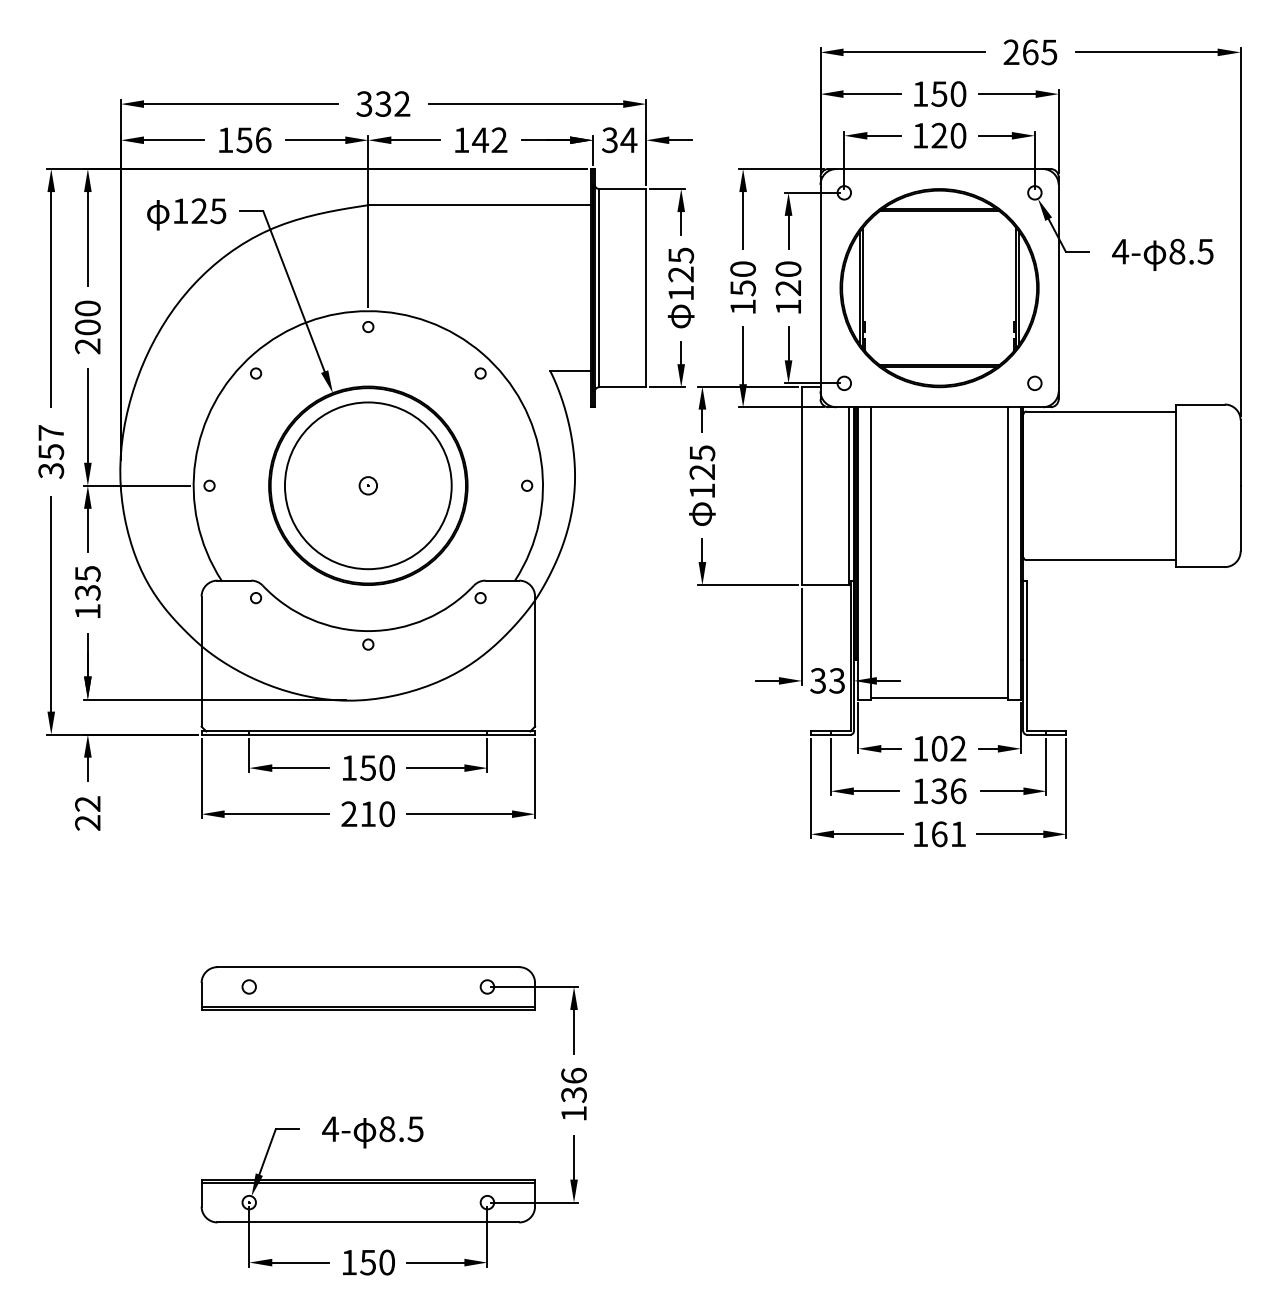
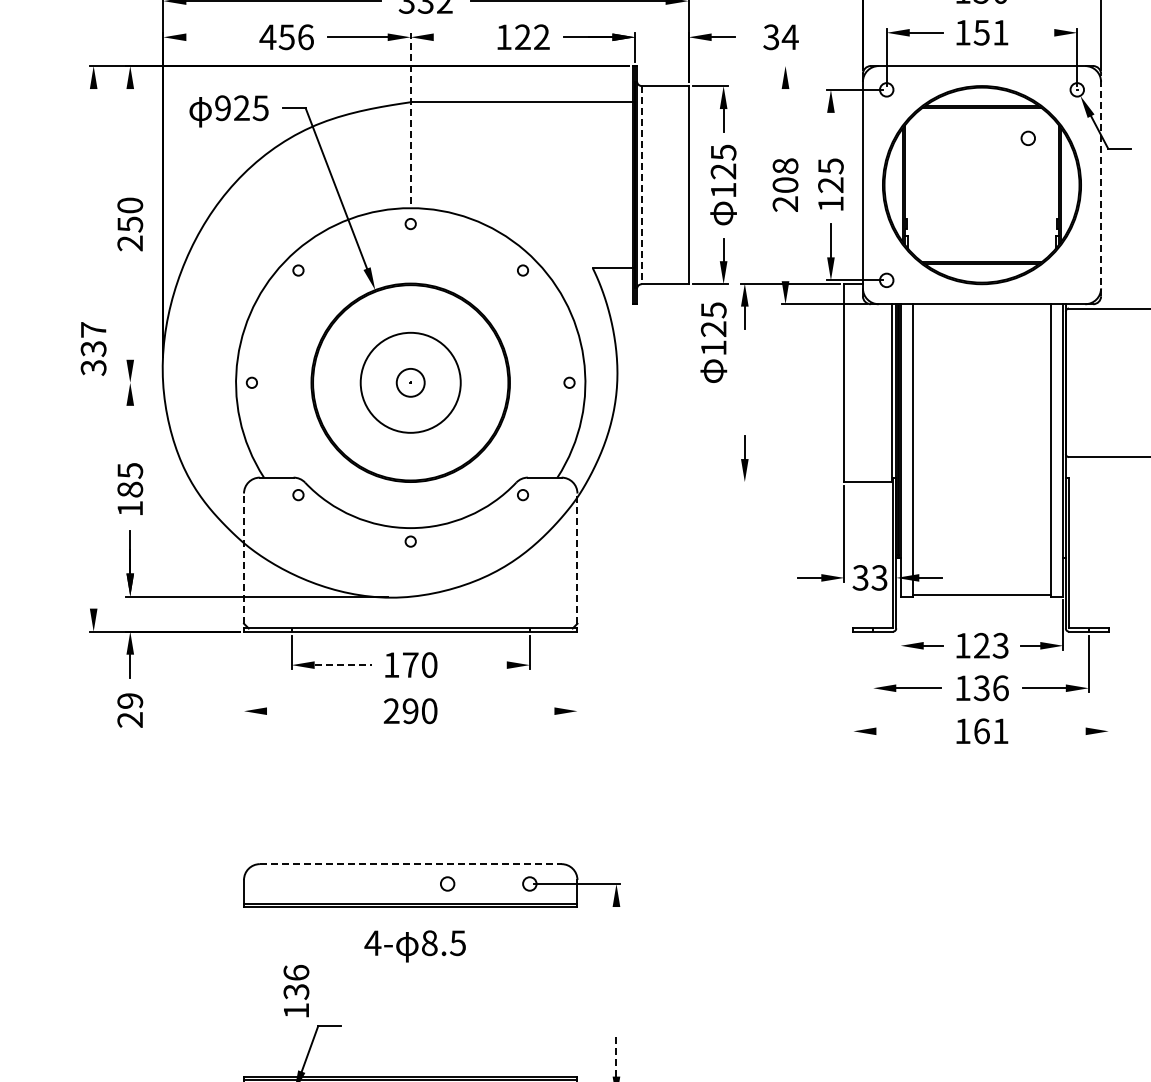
text: (948, 135) -> (990, 32), 120 -> 151
line: (994, 135) -> (1036, 32), removed
text: (225, 139) -> (267, 36), 156 -> 456
text: (480, 139) -> (522, 36), 142 -> 122
line: (173, 140) -> (215, 37), removed
line: (415, 140) -> (457, 37), removed
text: (619, 140) -> (780, 37), moved
line: (781, 169) -> (823, 66), removed
text: (180, 211) -> (222, 108), 125 -> 925
line: (743, 220) -> (785, 117), removed
line: (368, 221) -> (410, 118), solid -> dashed
line: (788, 232) -> (830, 129), removed
line: (87, 239) -> (129, 136), removed
text: (788, 269) -> (830, 166), 120 -> 125
text: (742, 287) -> (784, 184), 150 -> 208
line: (1058, 287) -> (1100, 184), solid -> dashed
line: (599, 288) -> (641, 185), solid -> dashed
line: (51, 299) -> (93, 196), removed
text: (87, 327) -> (129, 224), 200 -> 250
line: (743, 355) -> (785, 252), removed
circle: (1034, 382) -> (1027, 137), moved
line: (87, 415) -> (129, 312), removed
text: (50, 451) -> (92, 348), 357 -> 337
line: (136, 485) -> (178, 382), removed
circle: (367, 485) -> (409, 382), size x0.6
circle: (368, 485) -> (410, 382), size x1.6
text: (702, 485) -> (713, 342), moved
line: (87, 529) -> (129, 426), removed
line: (747, 585) -> (789, 482), removed
text: (87, 592) -> (129, 489), 135 -> 185
line: (51, 604) -> (93, 501), removed
line: (201, 661) -> (243, 558), solid -> dashed
line: (535, 661) -> (577, 558), solid -> dashed
line: (858, 727) -> (900, 624), removed
text: (948, 748) -> (990, 645), 102 -> 123
line: (830, 766) -> (872, 663), removed
text: (368, 767) -> (410, 664), 150 -> 170
line: (300, 768) -> (342, 665), solid -> dashed
line: (435, 768) -> (477, 665), removed
line: (201, 778) -> (243, 675), removed
line: (535, 778) -> (577, 675), removed
line: (810, 788) -> (852, 685), removed
line: (1066, 788) -> (1108, 685), removed
text: (87, 803) -> (129, 700), 22 -> 29
line: (276, 814) -> (318, 711), removed
text: (367, 814) -> (409, 711), 210 -> 290
line: (459, 814) -> (501, 711), removed
line: (868, 834) -> (910, 731), removed
line: (1009, 834) -> (1051, 731), removed
line: (368, 967) -> (410, 864), solid -> dashed
circle: (248, 986) -> (446, 883), moved
line: (574, 1031) -> (616, 928), removed
text: (573, 1094) -> (295, 991), moved
text: (372, 1132) -> (414, 946), moved
line: (574, 1157) -> (616, 1054), solid -> dashed

